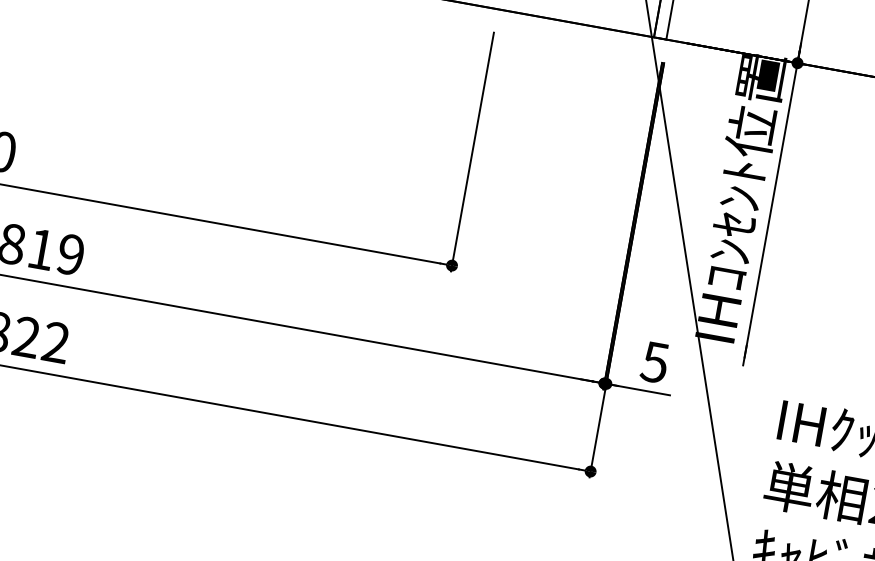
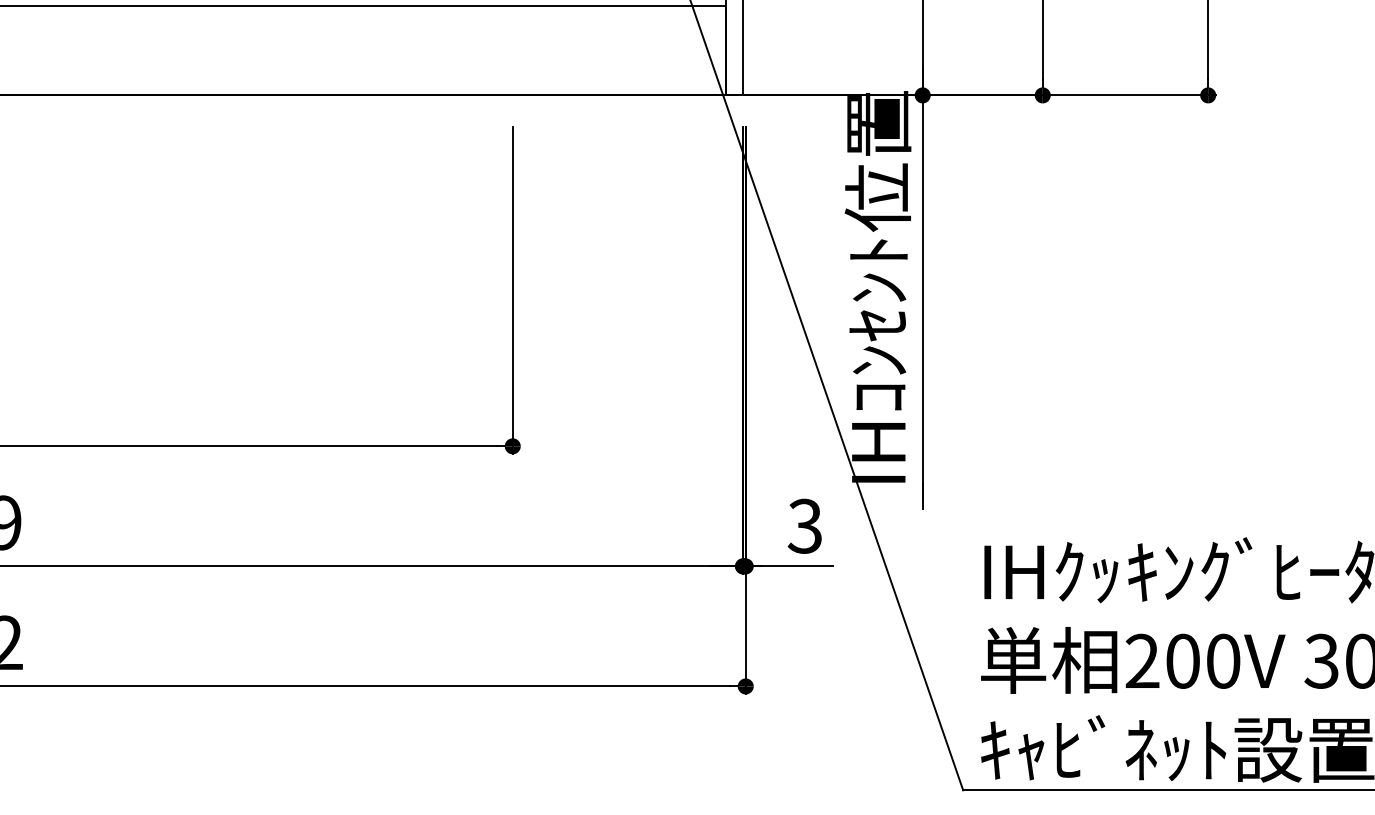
text: (654, 361) -> (804, 525), 5 -> 3

